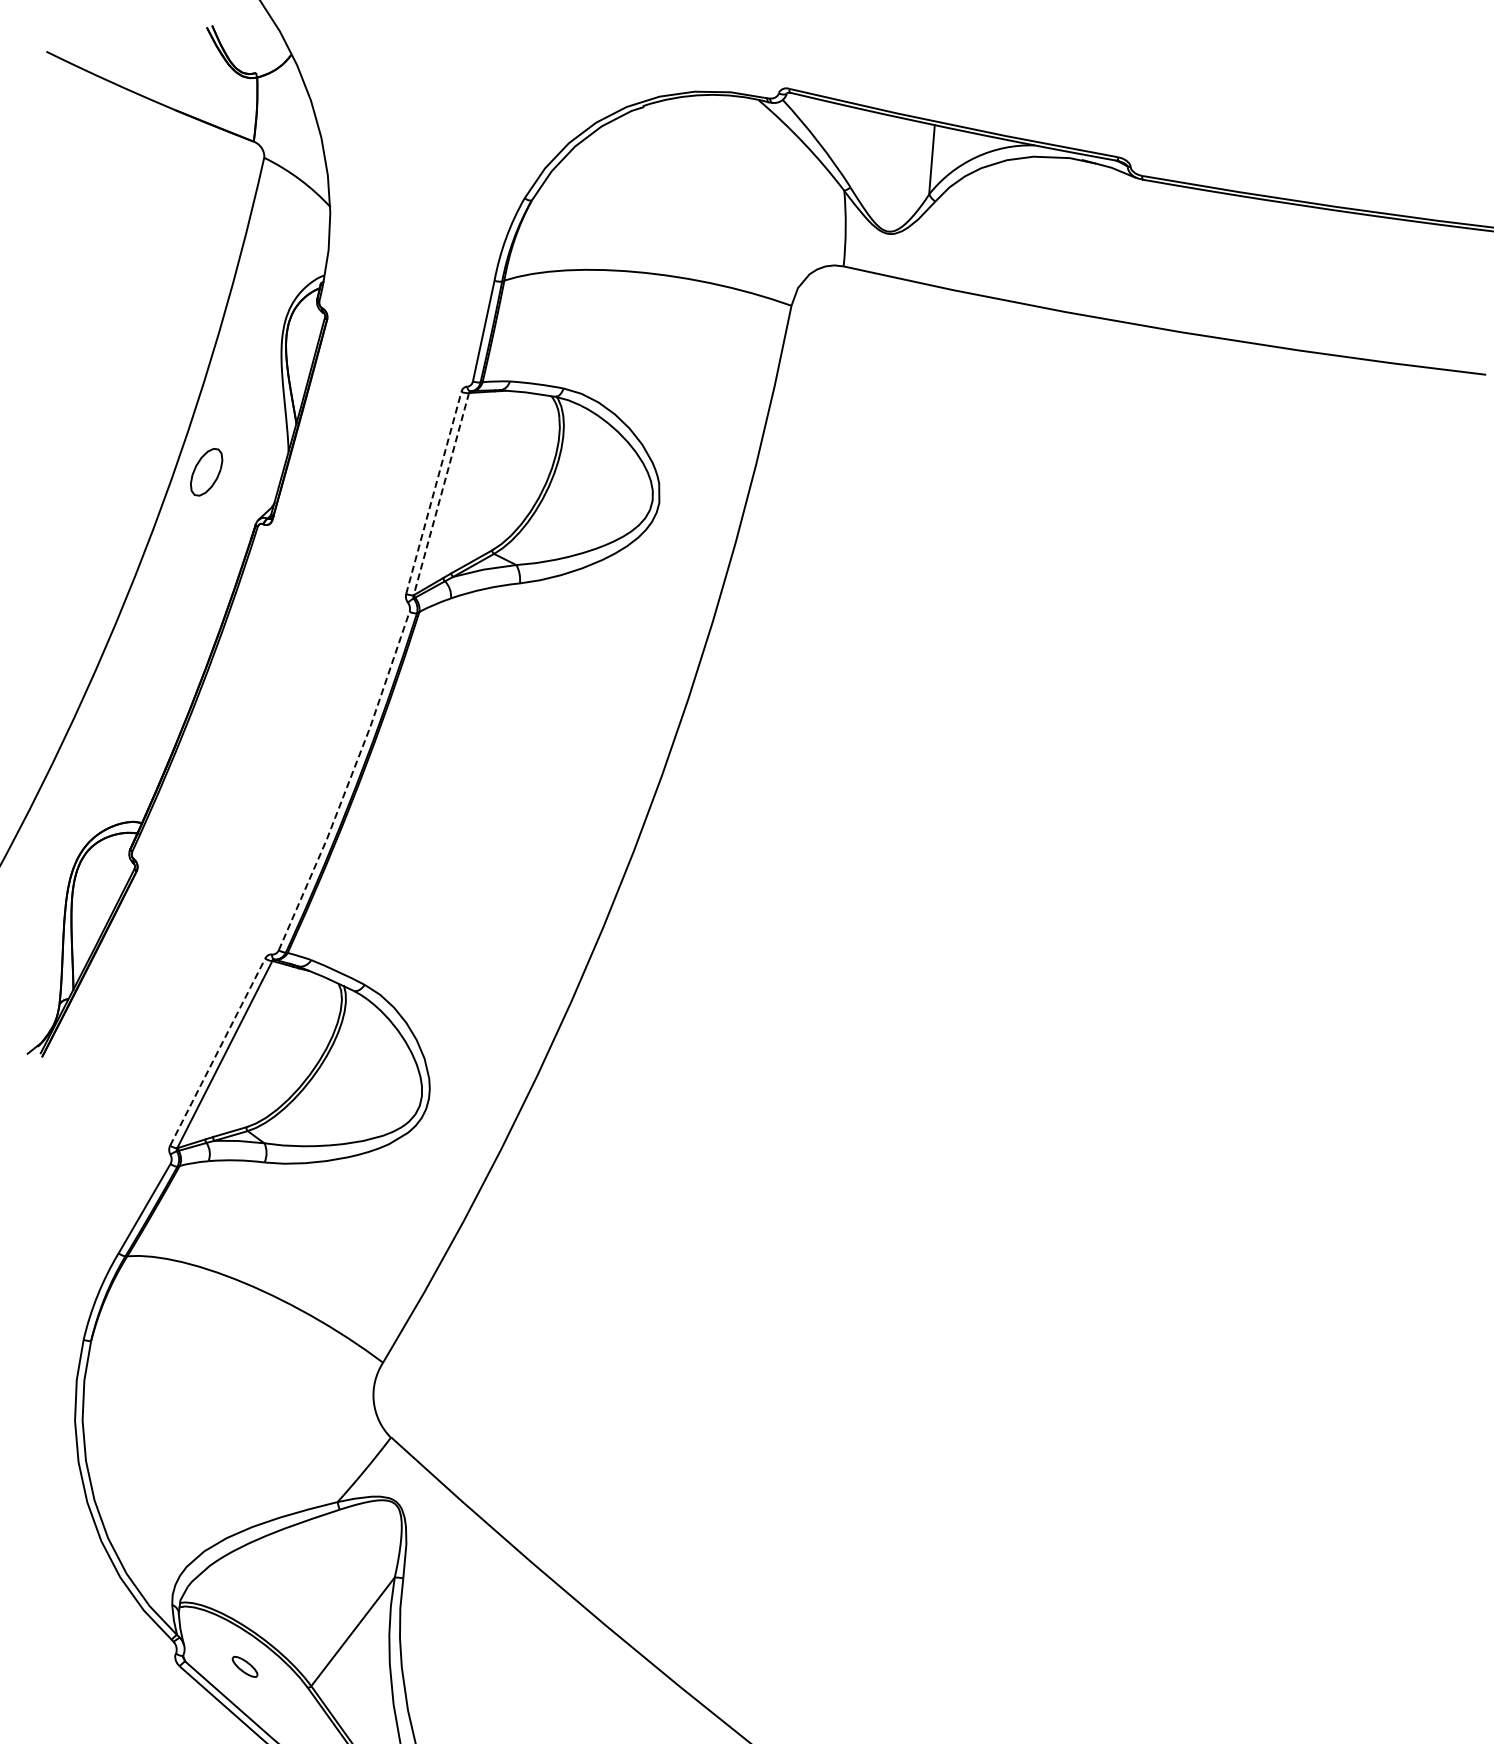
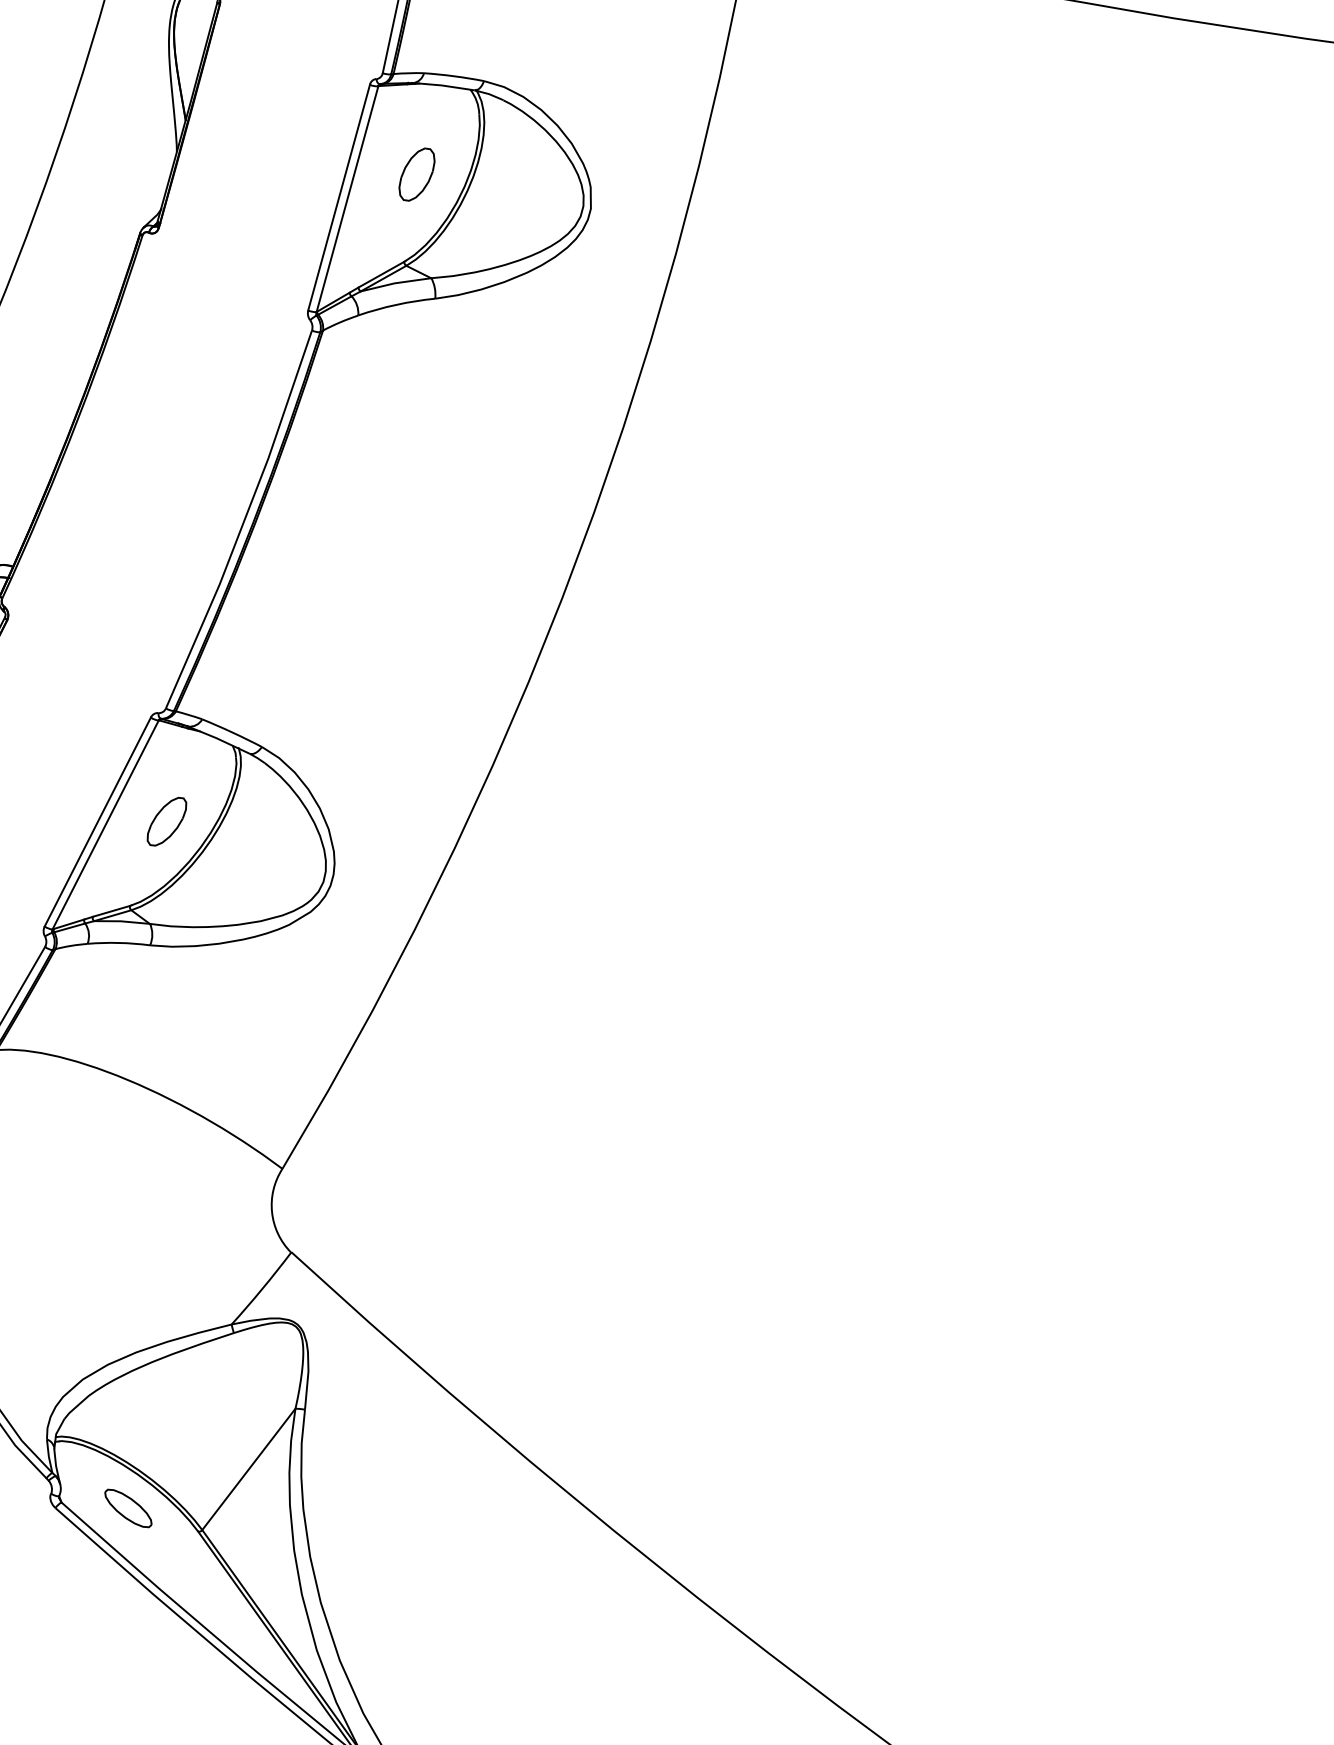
part: (206, 472) -> (416, 174), moved
line: (433, 492) -> (338, 197), dashed -> solid
line: (441, 494) -> (347, 199), dashed -> solid
line: (348, 783) -> (243, 522), dashed -> solid
part: (279, 1051) -> (166, 821), added
line: (217, 1052) -> (97, 822), dashed -> solid
part: (244, 1666) -> (127, 1508), size x1.67

